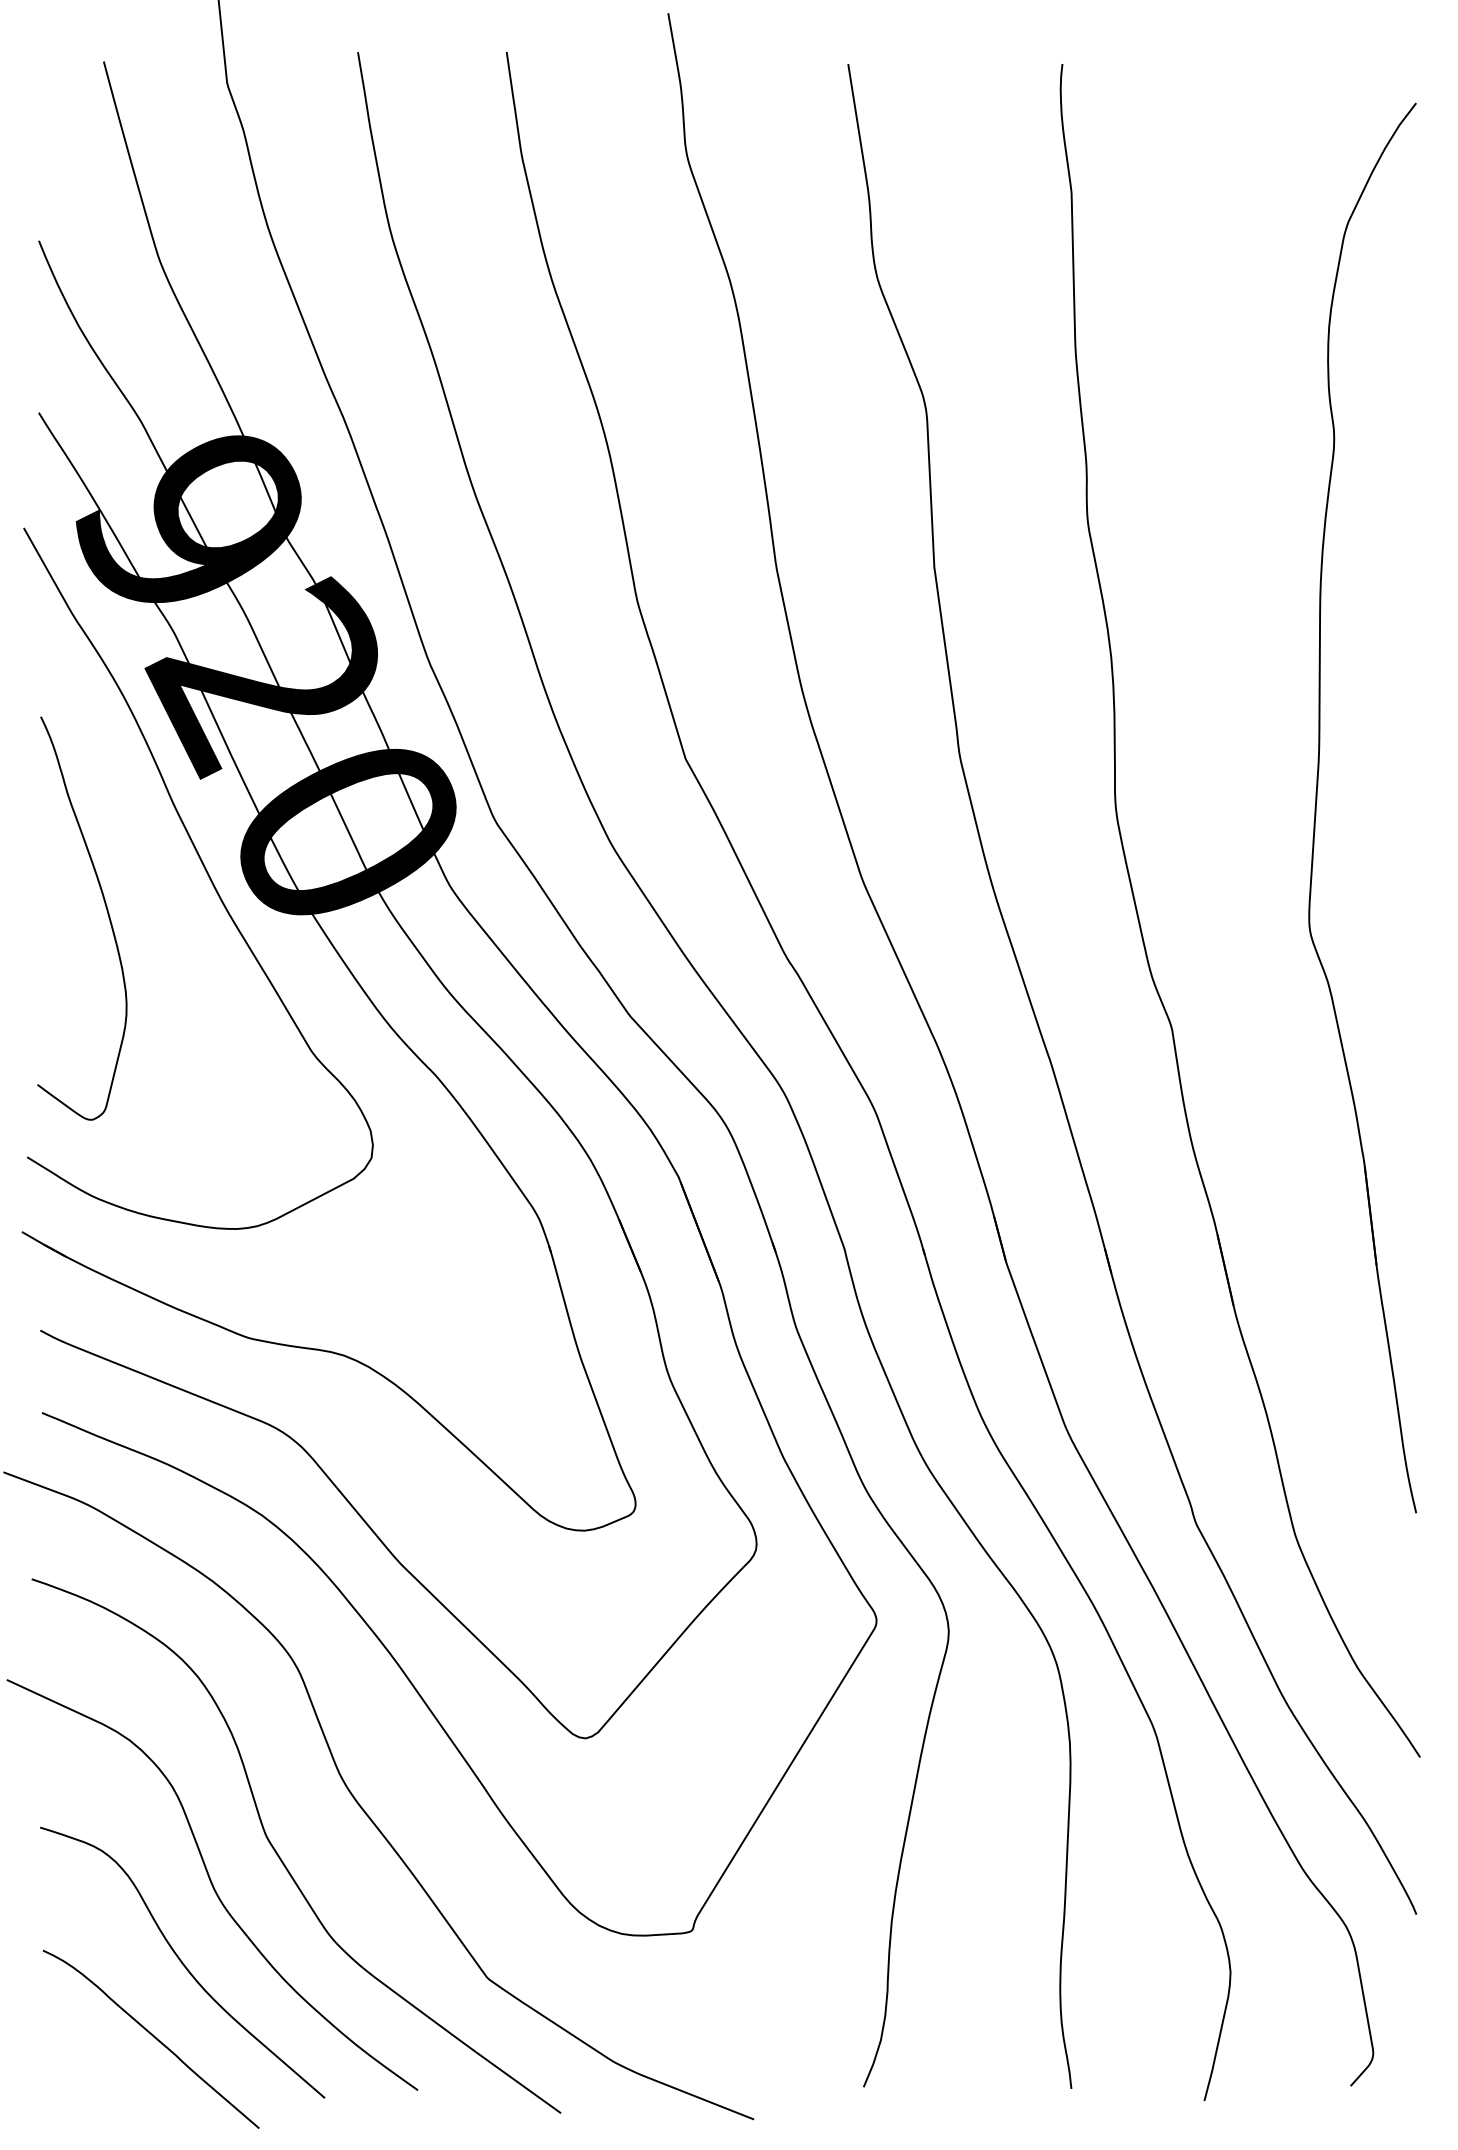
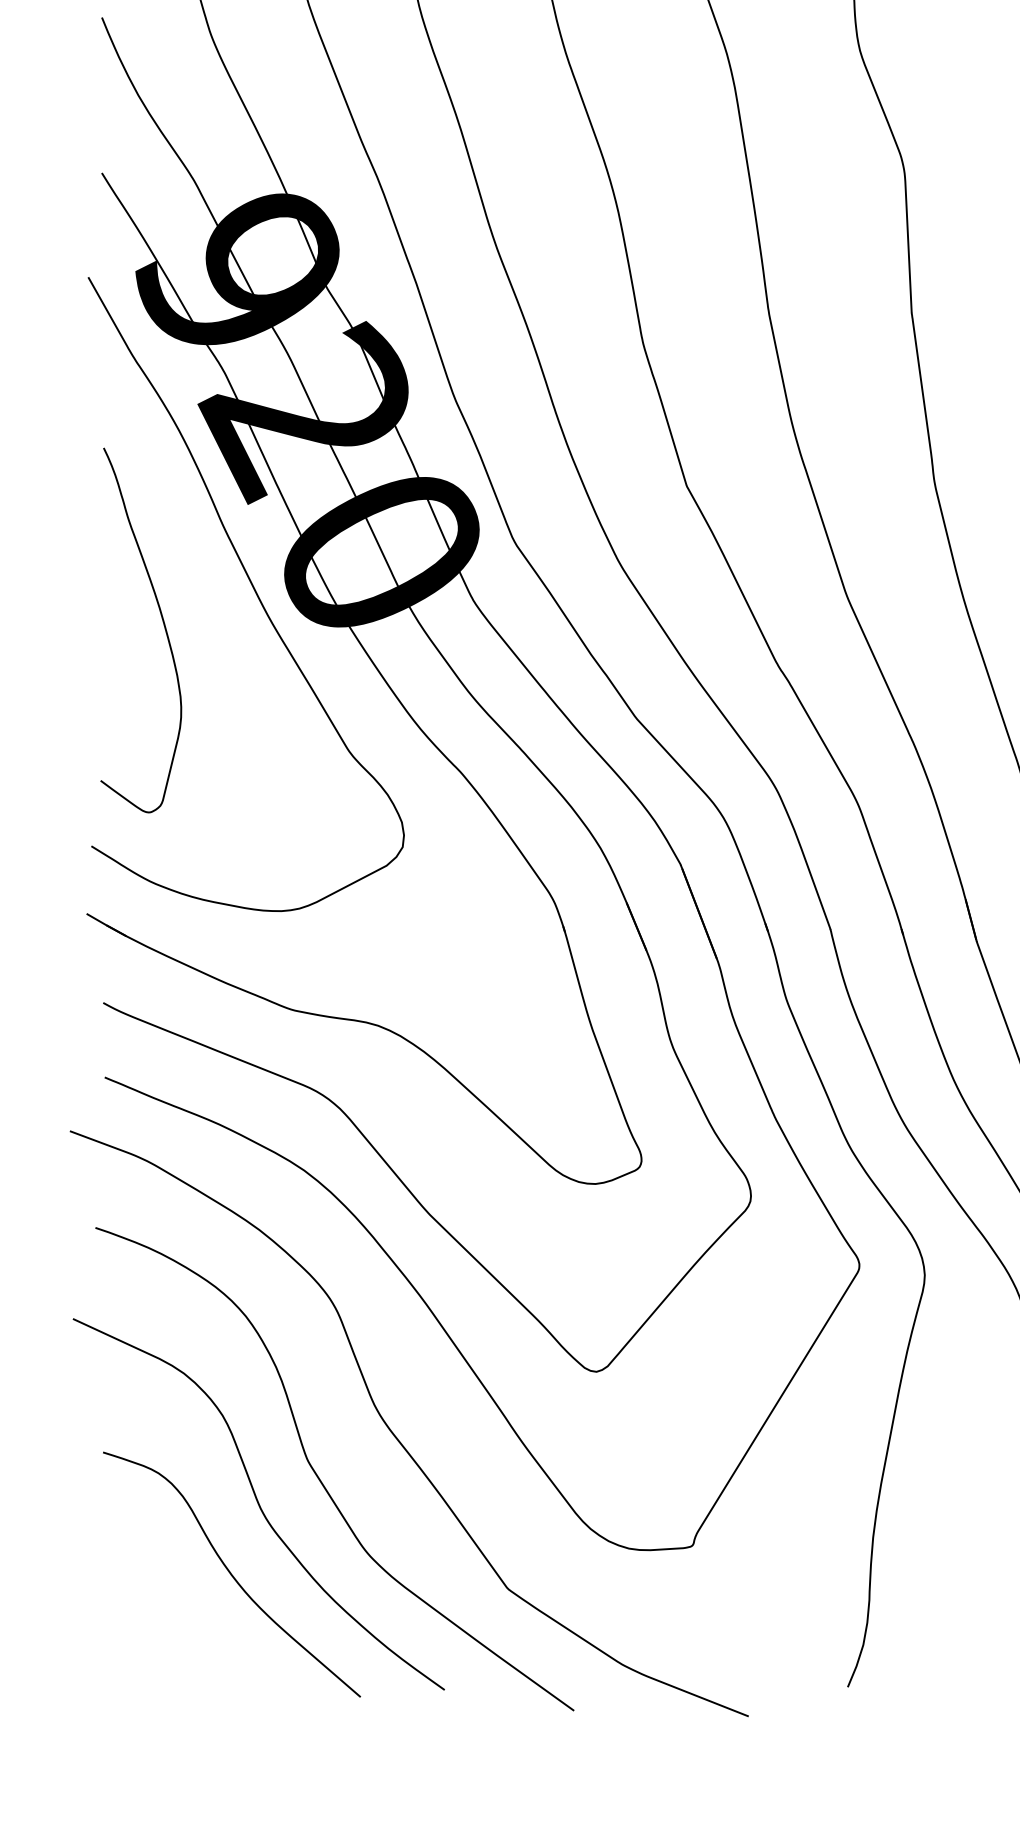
curve: (152, 2036) -> (204, 1641), removed

